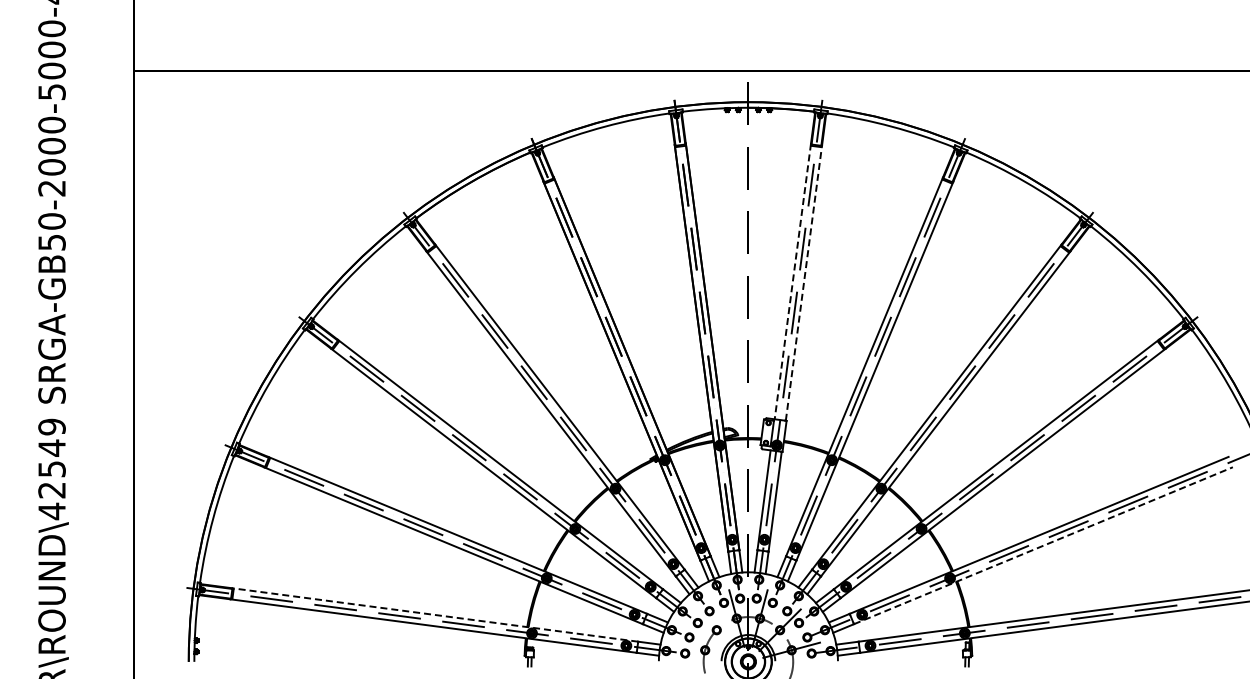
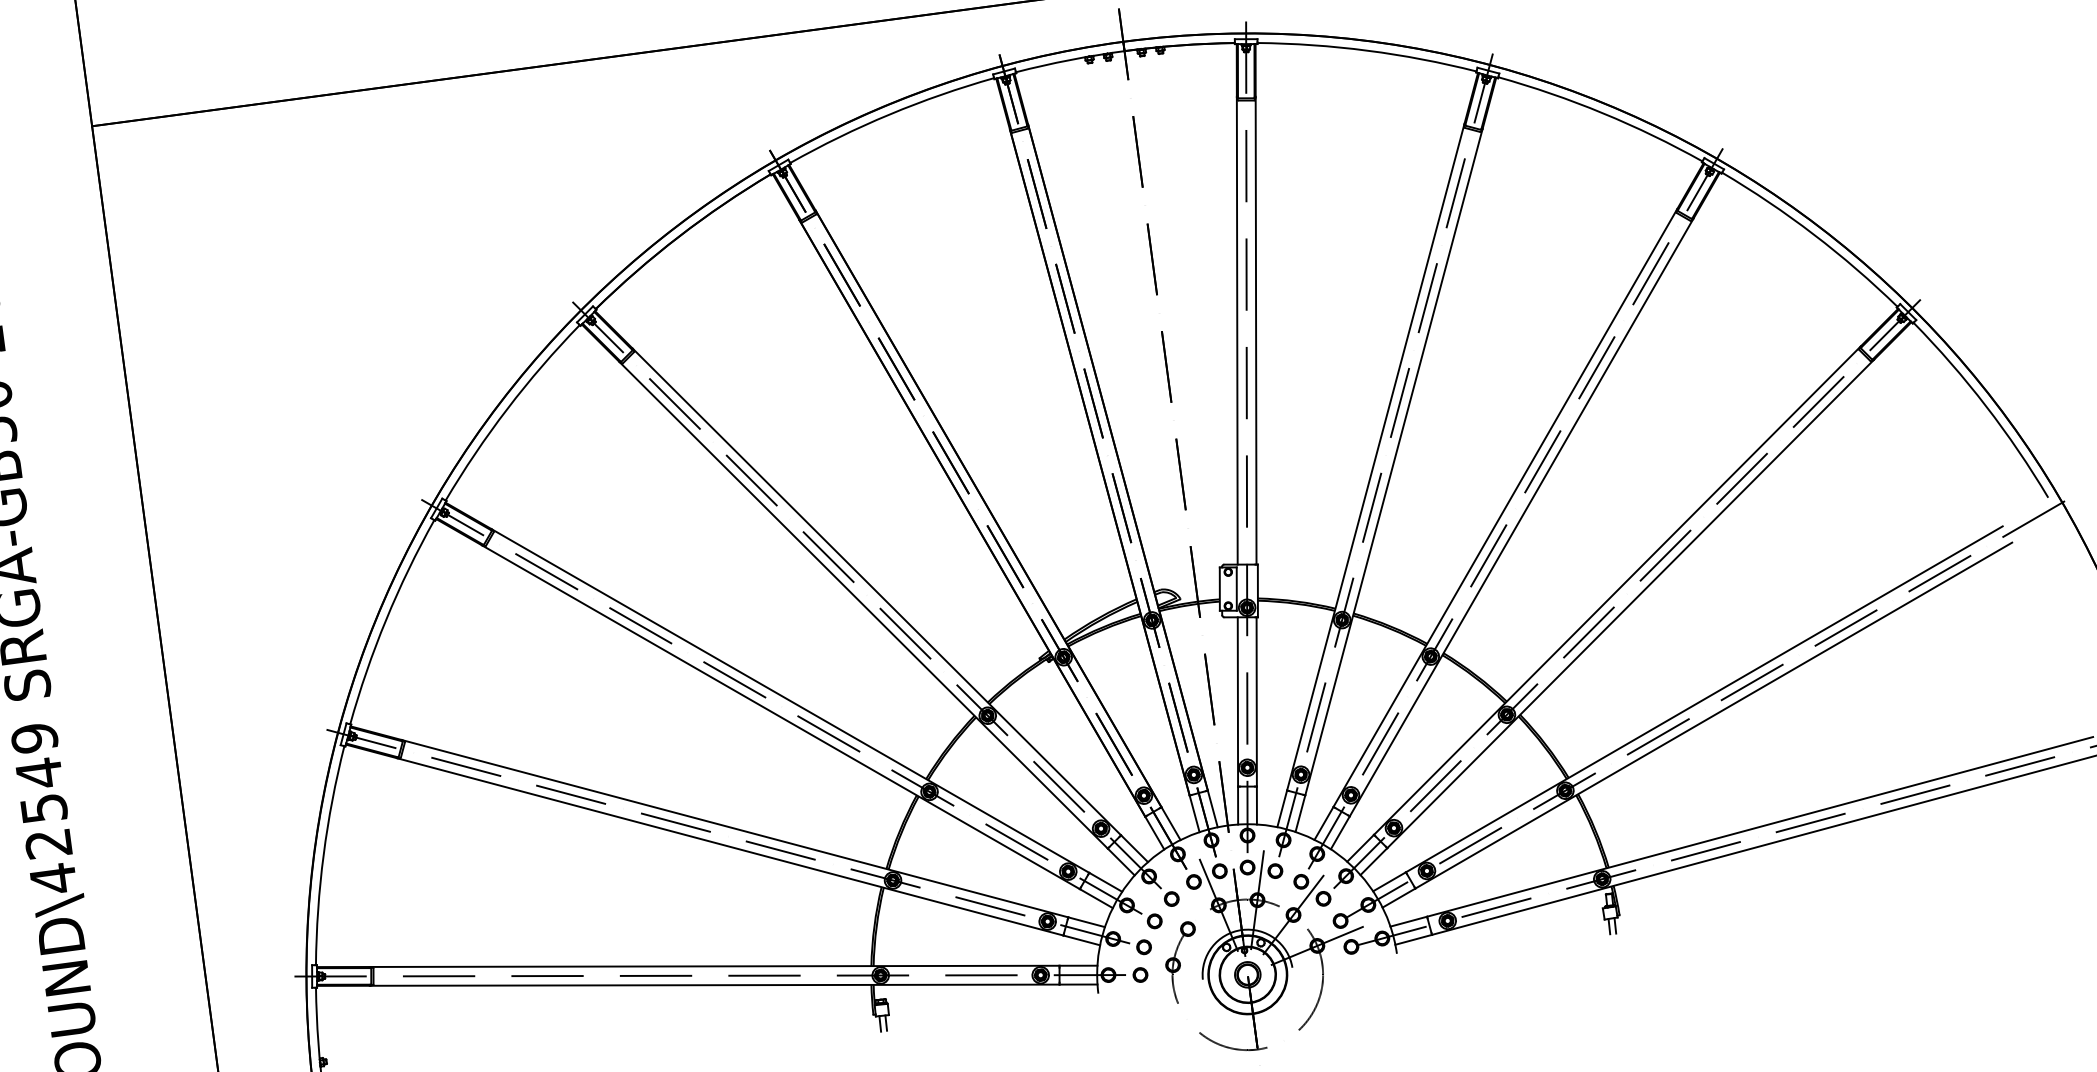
line: (792, 281) -> (1236, 330), dashed -> solid
line: (804, 282) -> (1256, 329), dashed -> solid
line: (1043, 545) -> (1713, 715), dashed -> solid
line: (434, 614) -> (713, 965), dashed -> solid

